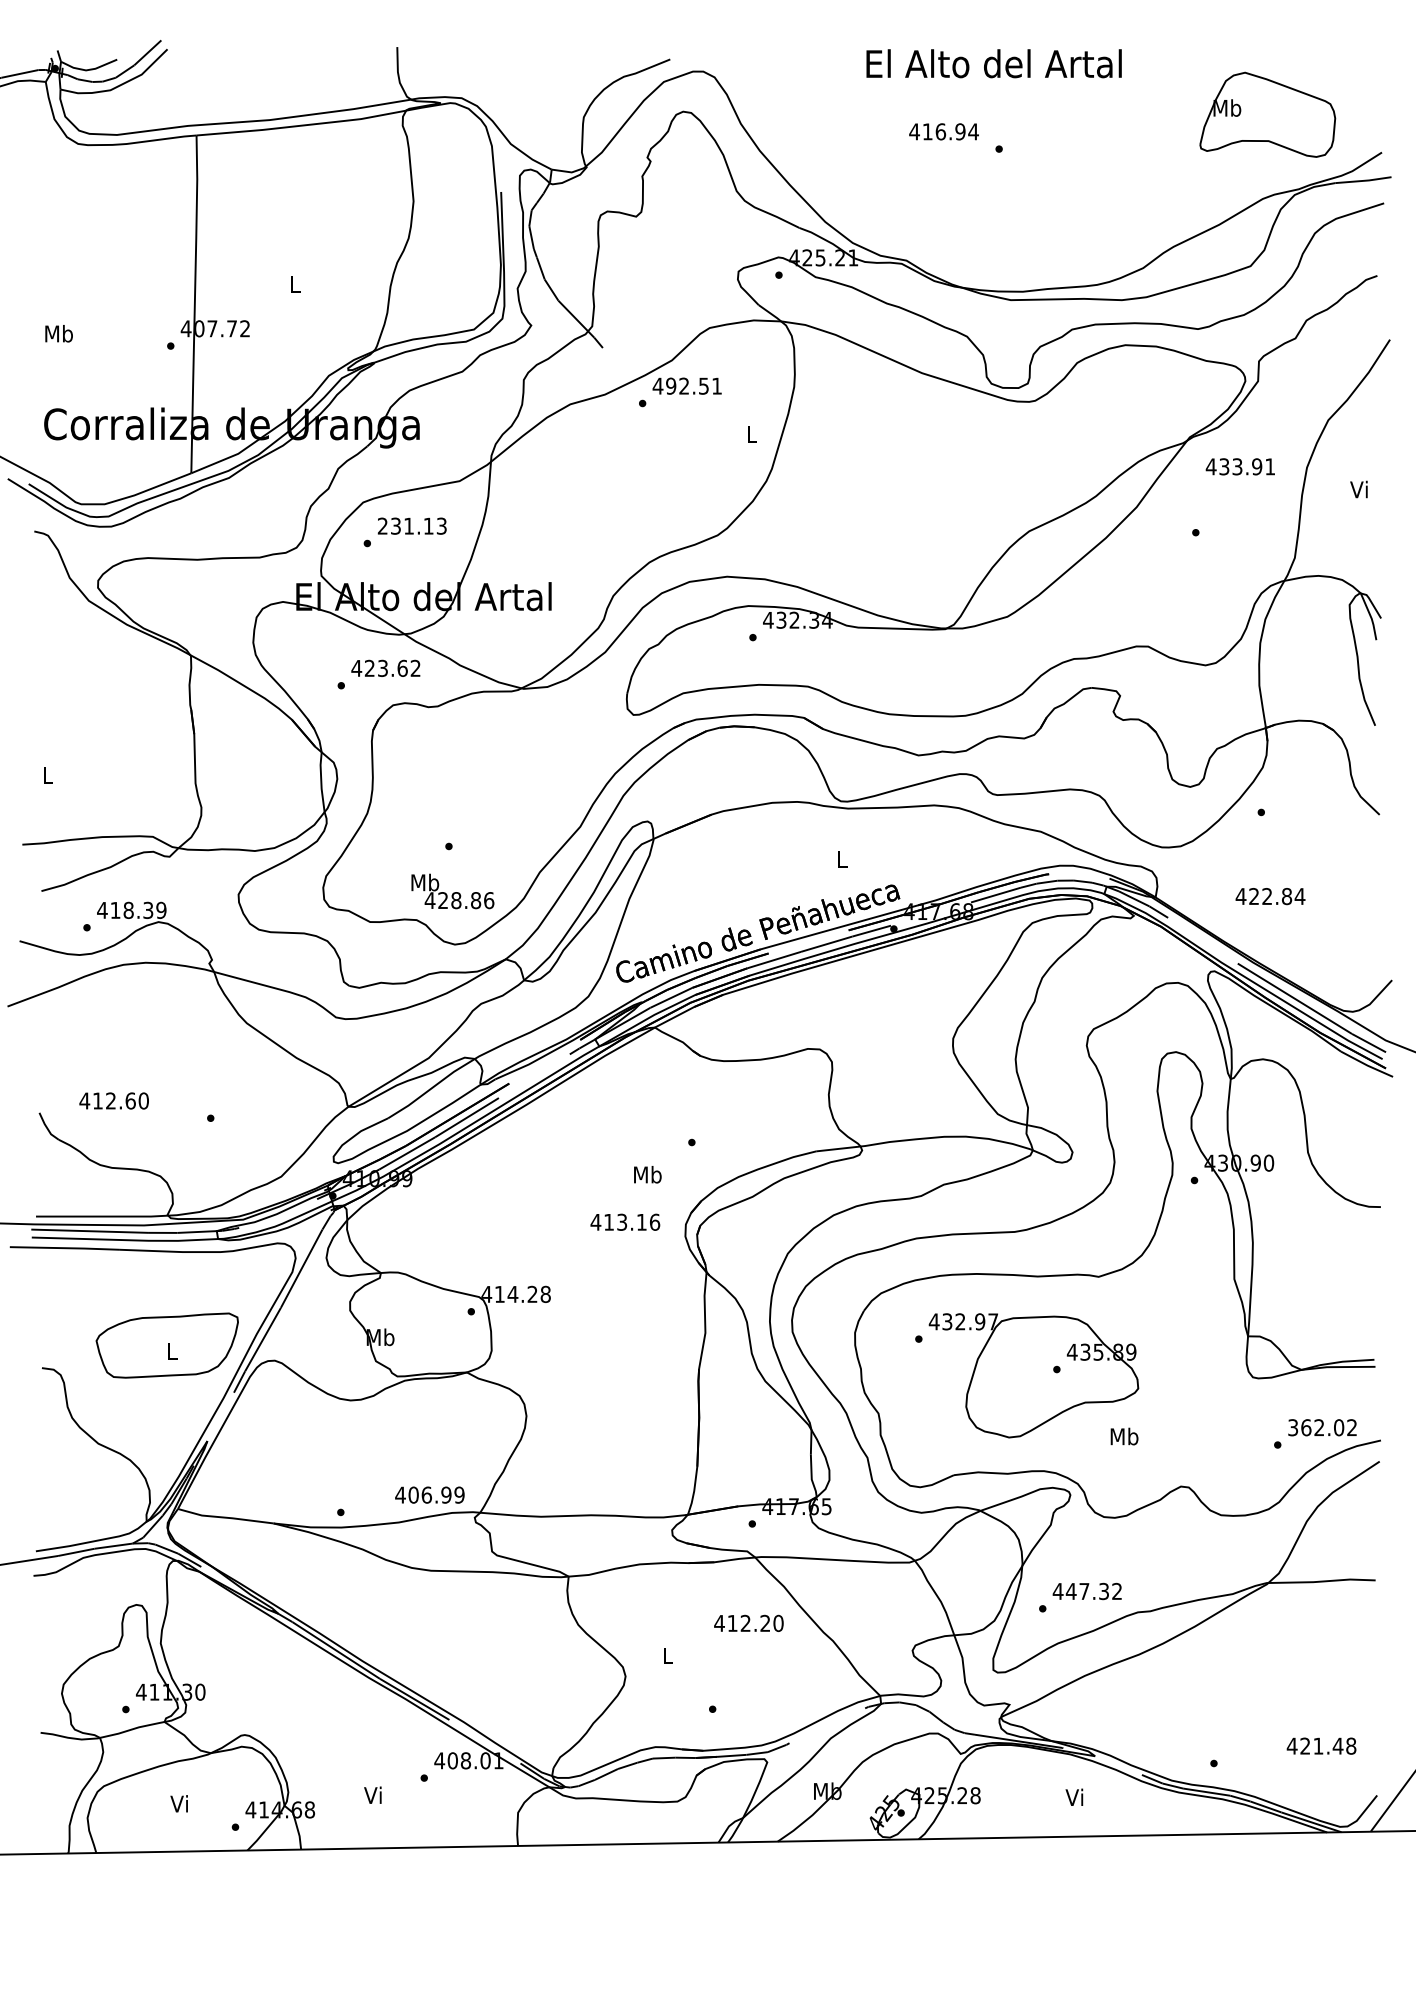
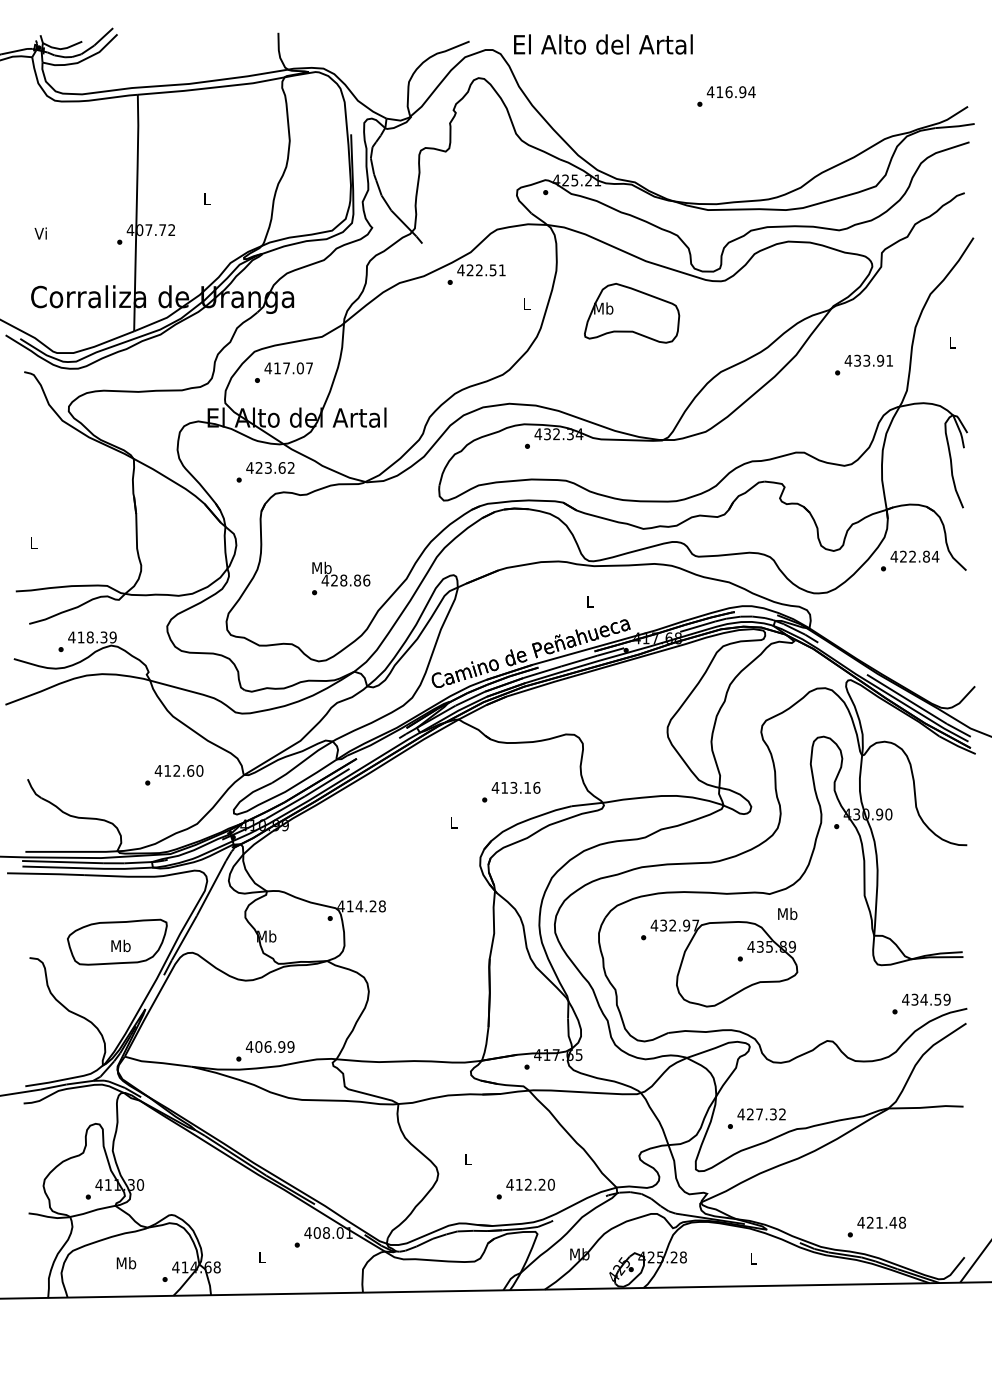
text: (994, 63) -> (603, 44), moved
part: (1268, 115) -> (632, 313), moved
text: (942, 132) -> (730, 92), moved
text: (59, 333) -> (41, 233), Mb -> Vi
text: (670, 386) -> (469, 270), 492.51 -> 422.51
text: (1239, 466) -> (868, 360), moved
text: (1358, 489) -> (951, 342), Vi -> L
text: (411, 526) -> (288, 368), 231.13 -> 417.07
text: (453, 890) -> (341, 573), moved
text: (1269, 896) -> (914, 556), moved
text: (113, 1100) -> (178, 770), moved
text: (647, 1174) -> (453, 822), Mb -> L
text: (624, 1221) -> (515, 787), moved
text: (171, 1350) -> (120, 945), L -> Mb
text: (1322, 1427) -> (926, 999), 362.02 -> 434.59
text: (1124, 1435) -> (787, 913), moved
text: (428, 1494) -> (269, 1046), moved
text: (1071, 1591) -> (750, 1114), 447.32 -> 427.32
text: (748, 1622) -> (530, 1184), moved
text: (1321, 1745) -> (881, 1222), moved
text: (373, 1795) -> (261, 1257), Vi -> L
text: (1074, 1797) -> (752, 1258), Vi -> L
text: (180, 1804) -> (126, 1263), Vi -> Mb

